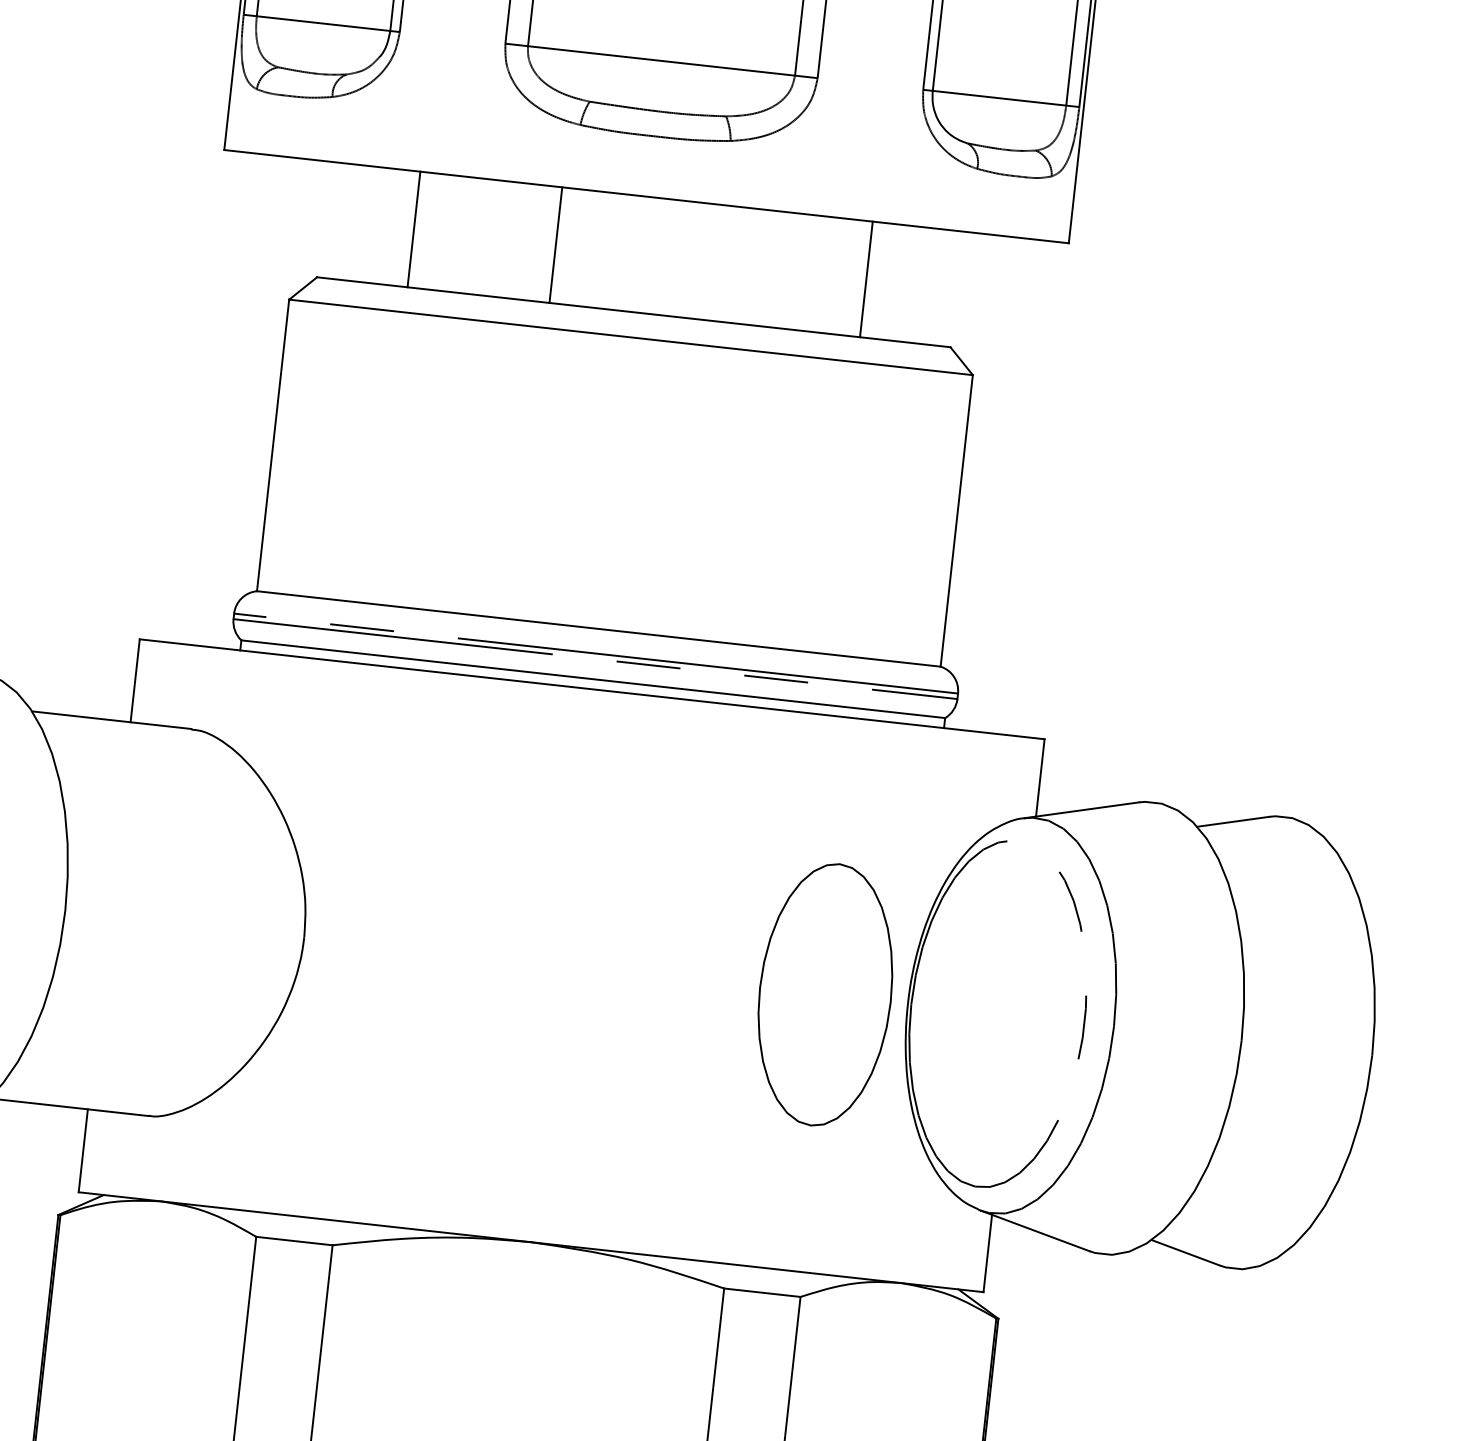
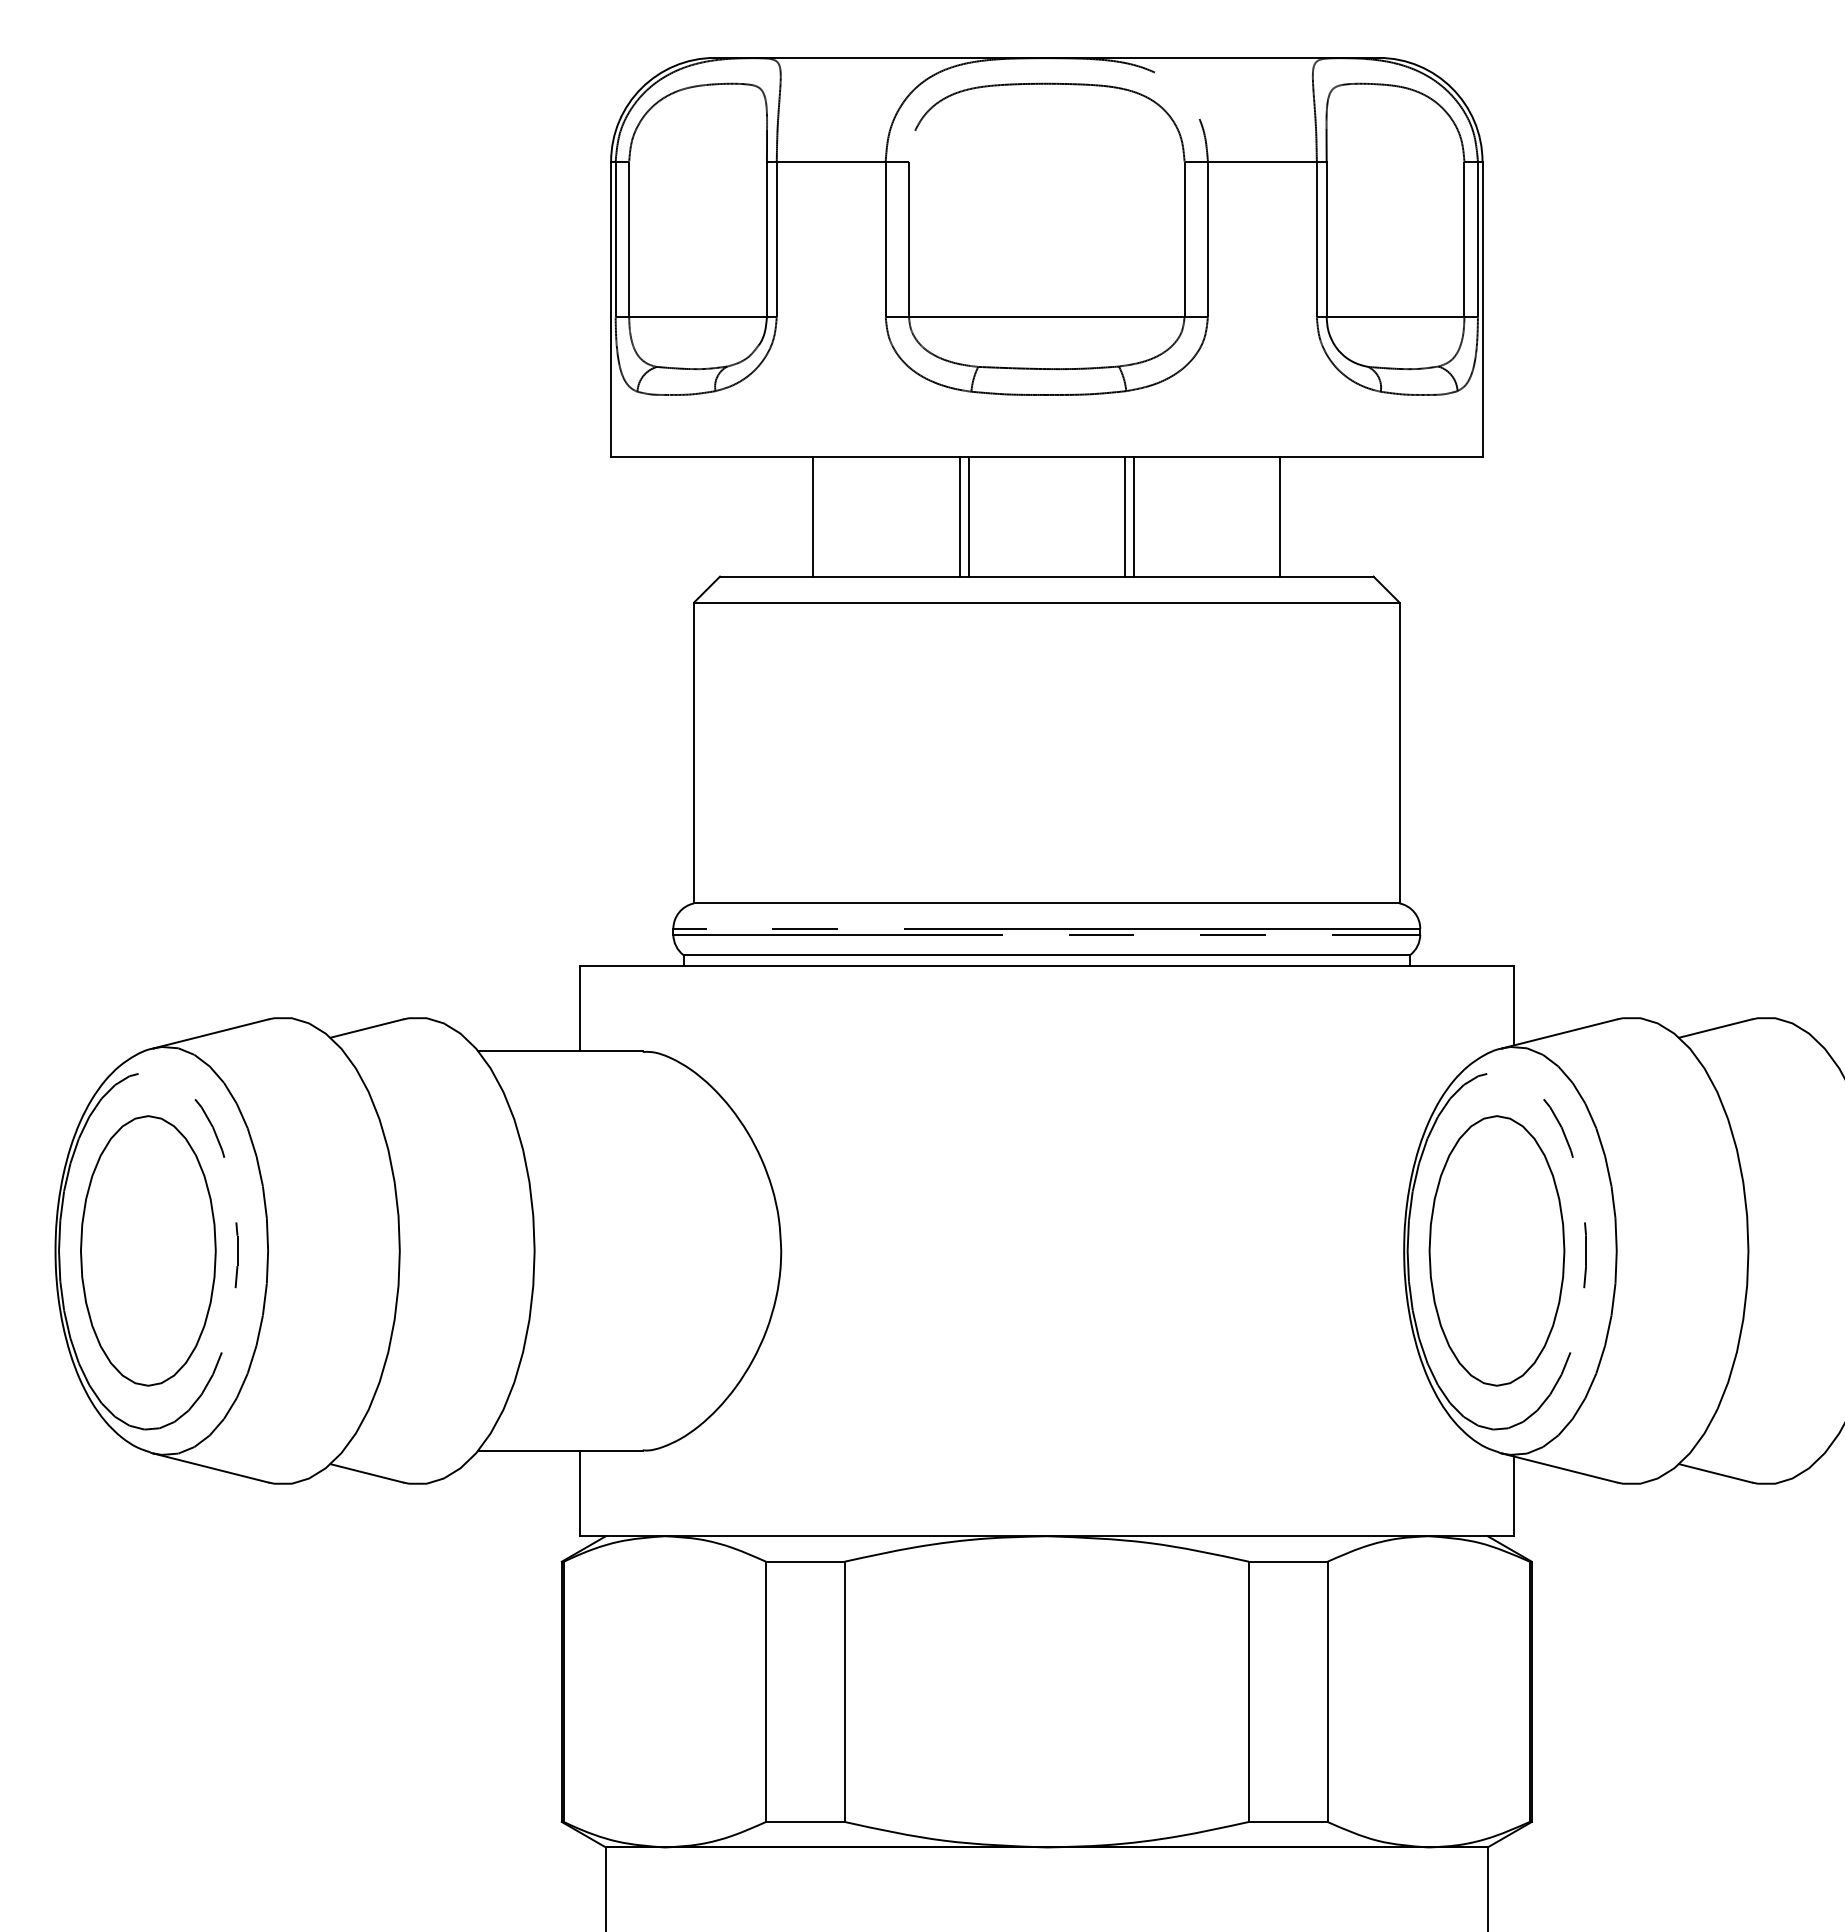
line: (565, 245) -> (969, 516), added
line: (715, 262) -> (1124, 516), added
line: (724, 263) -> (1133, 516), added
part: (824, 994) -> (1496, 1250), moved

